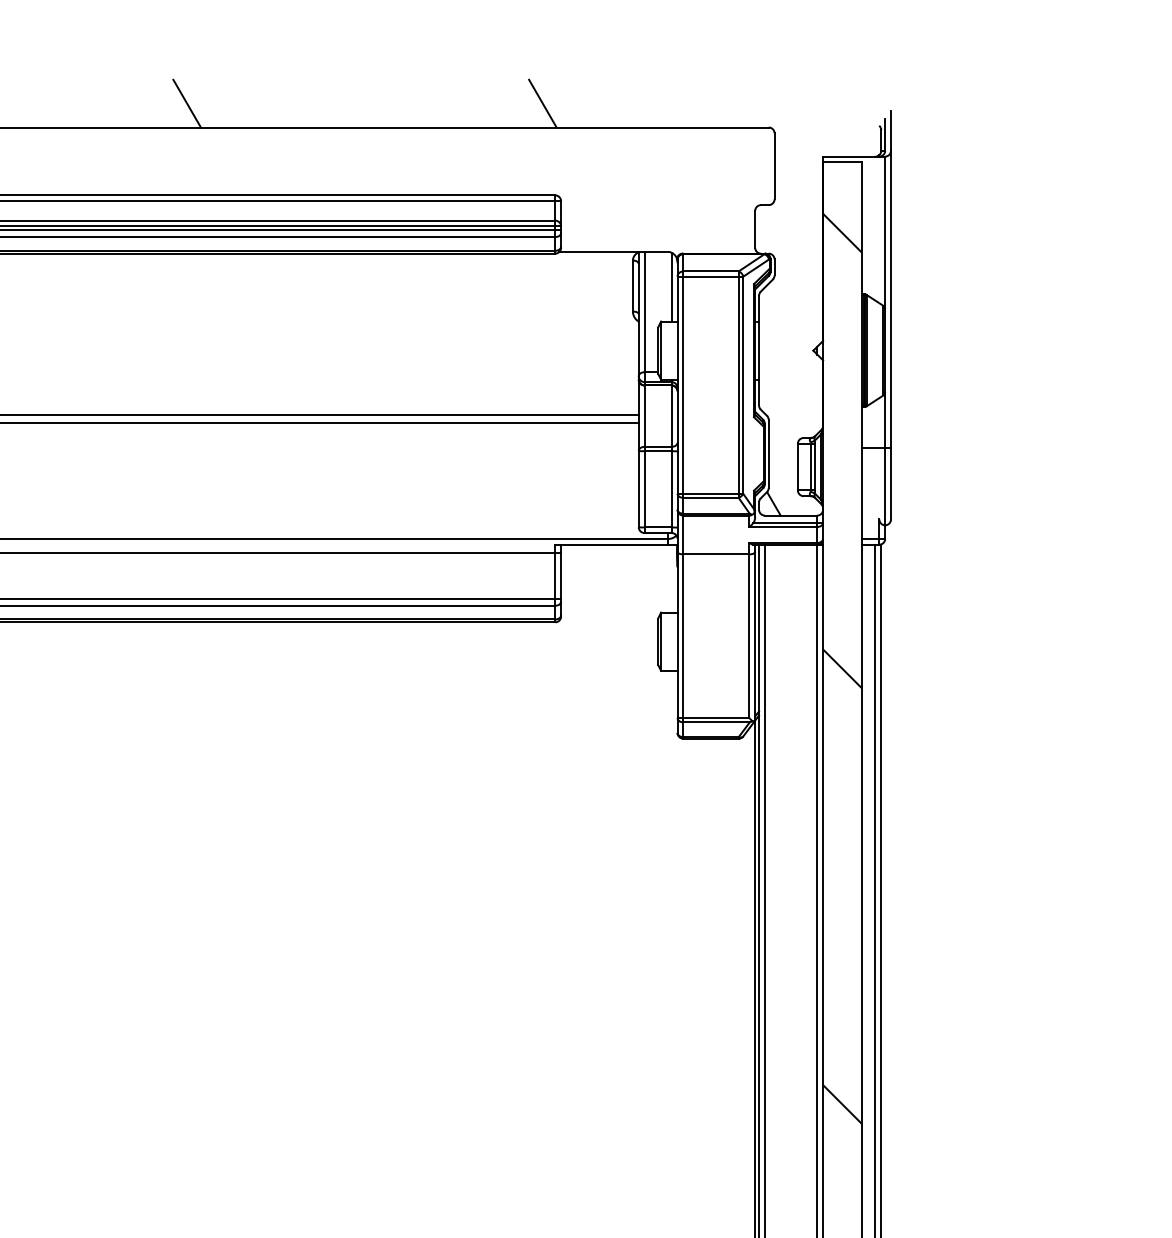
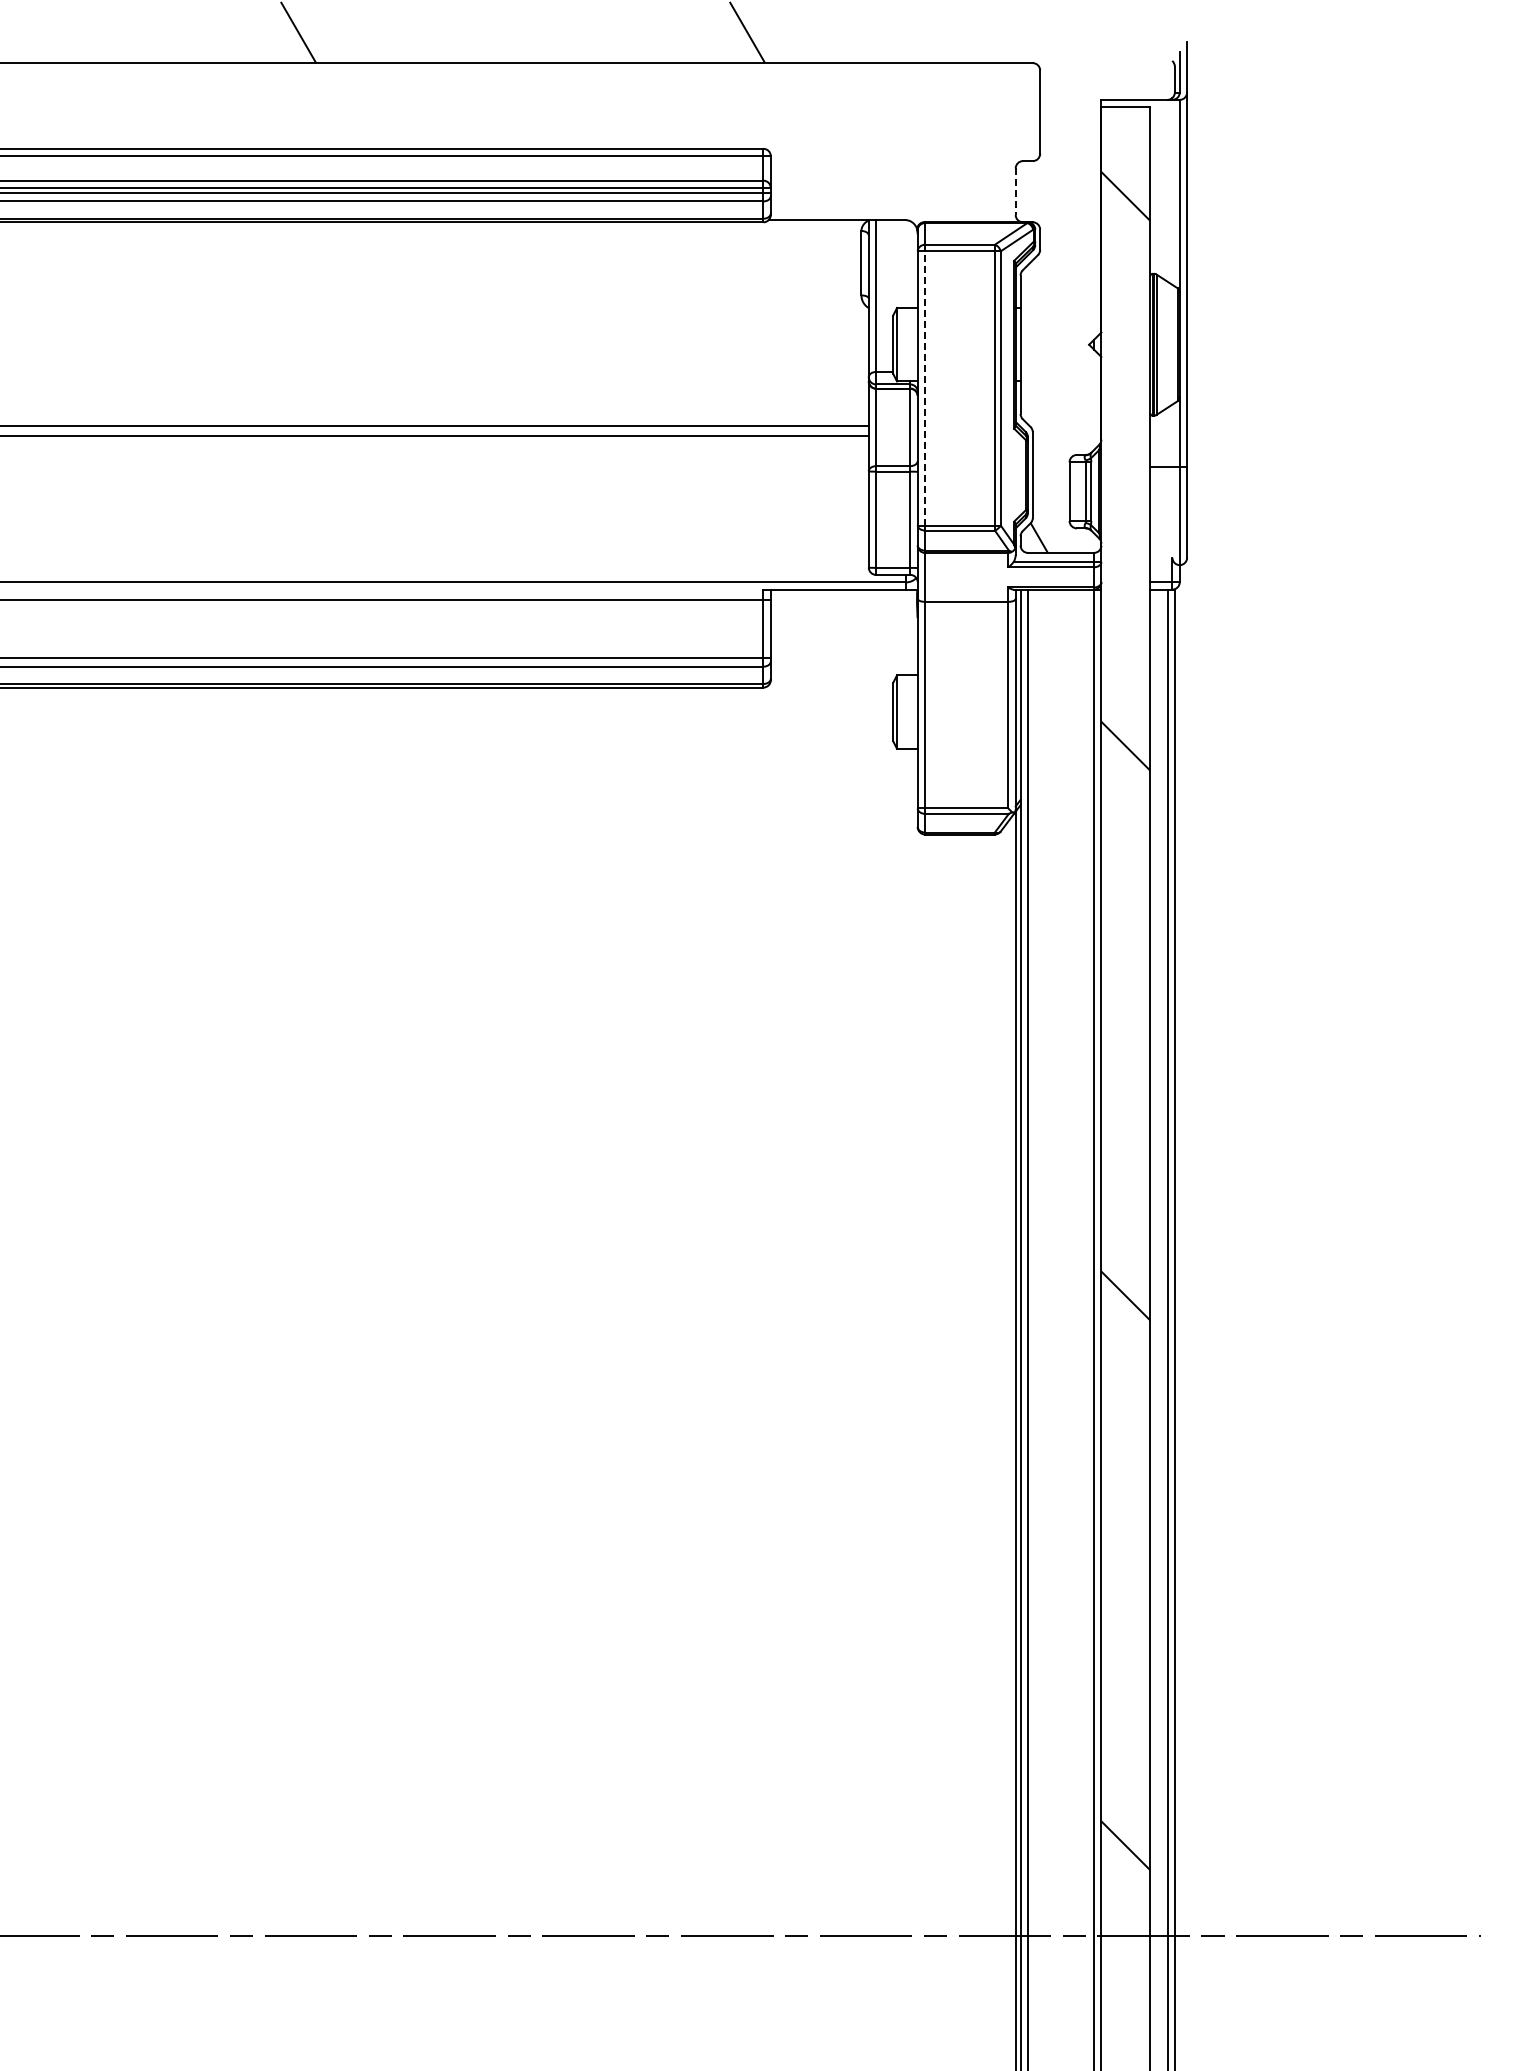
line: (755, 230) -> (1015, 192), solid -> dashed
line: (671, 287) -> (910, 264), removed
line: (683, 384) -> (925, 387), solid -> dashed

